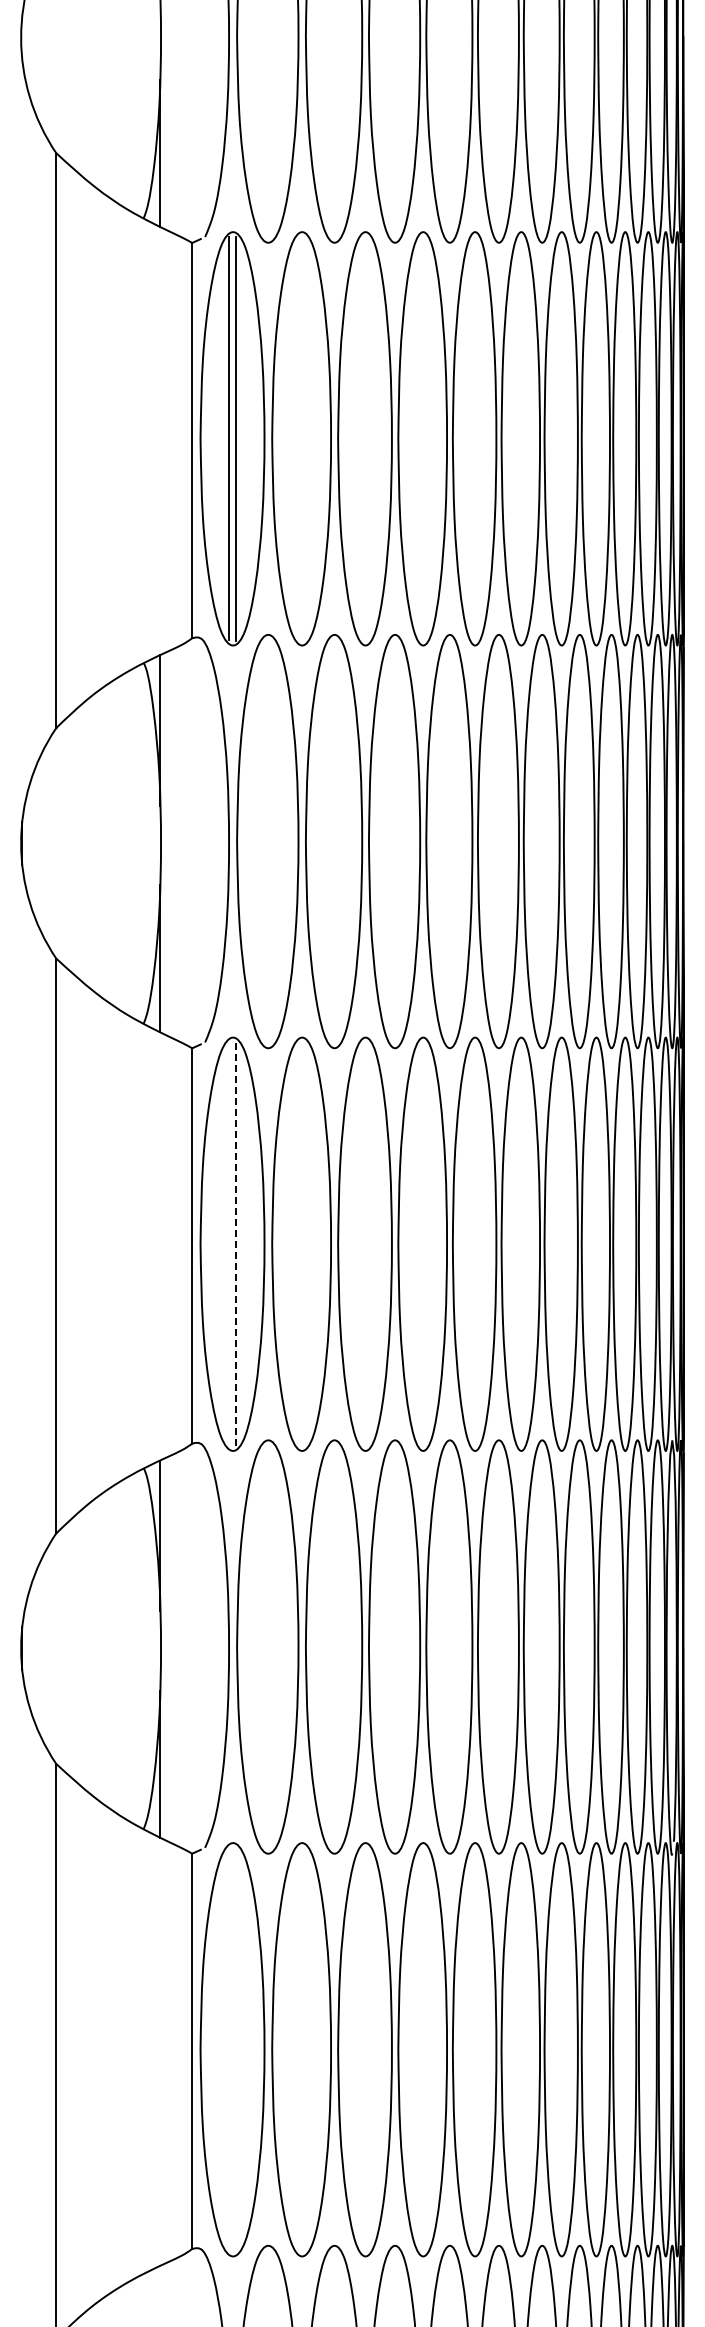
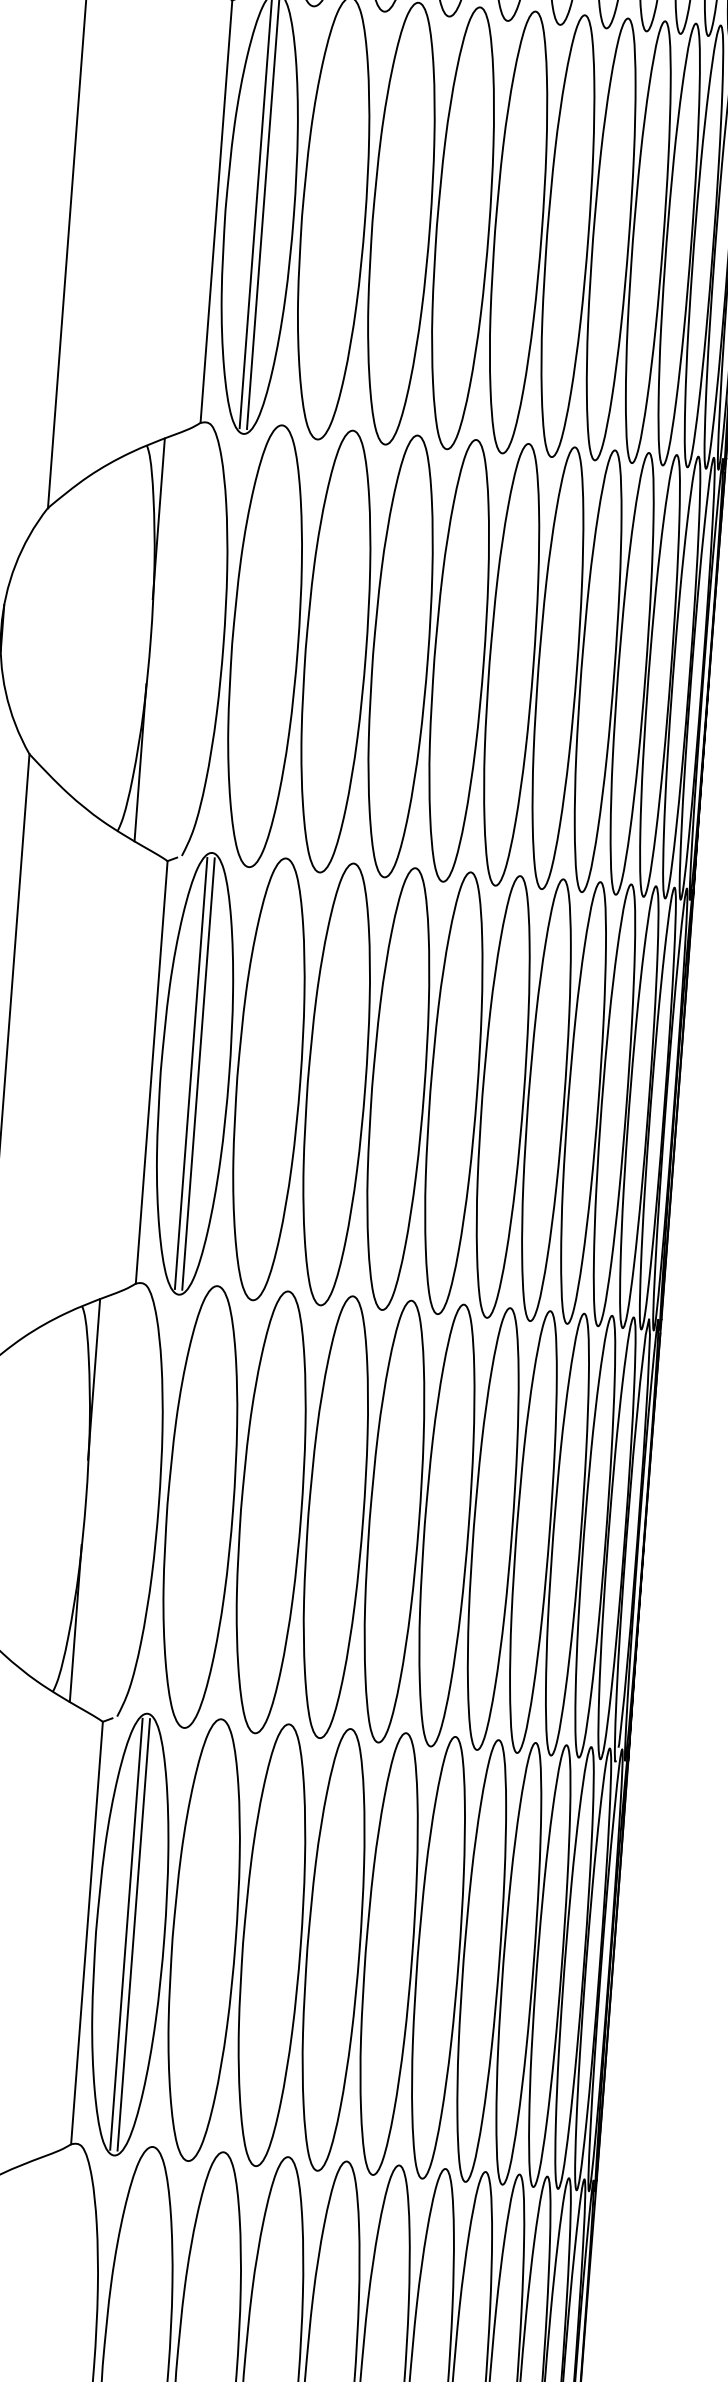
line: (228, 1243) -> (190, 1072), added
line: (235, 1244) -> (198, 1074), dashed -> solid
line: (228, 2049) -> (125, 1933), added
line: (235, 2049) -> (133, 1934), added

